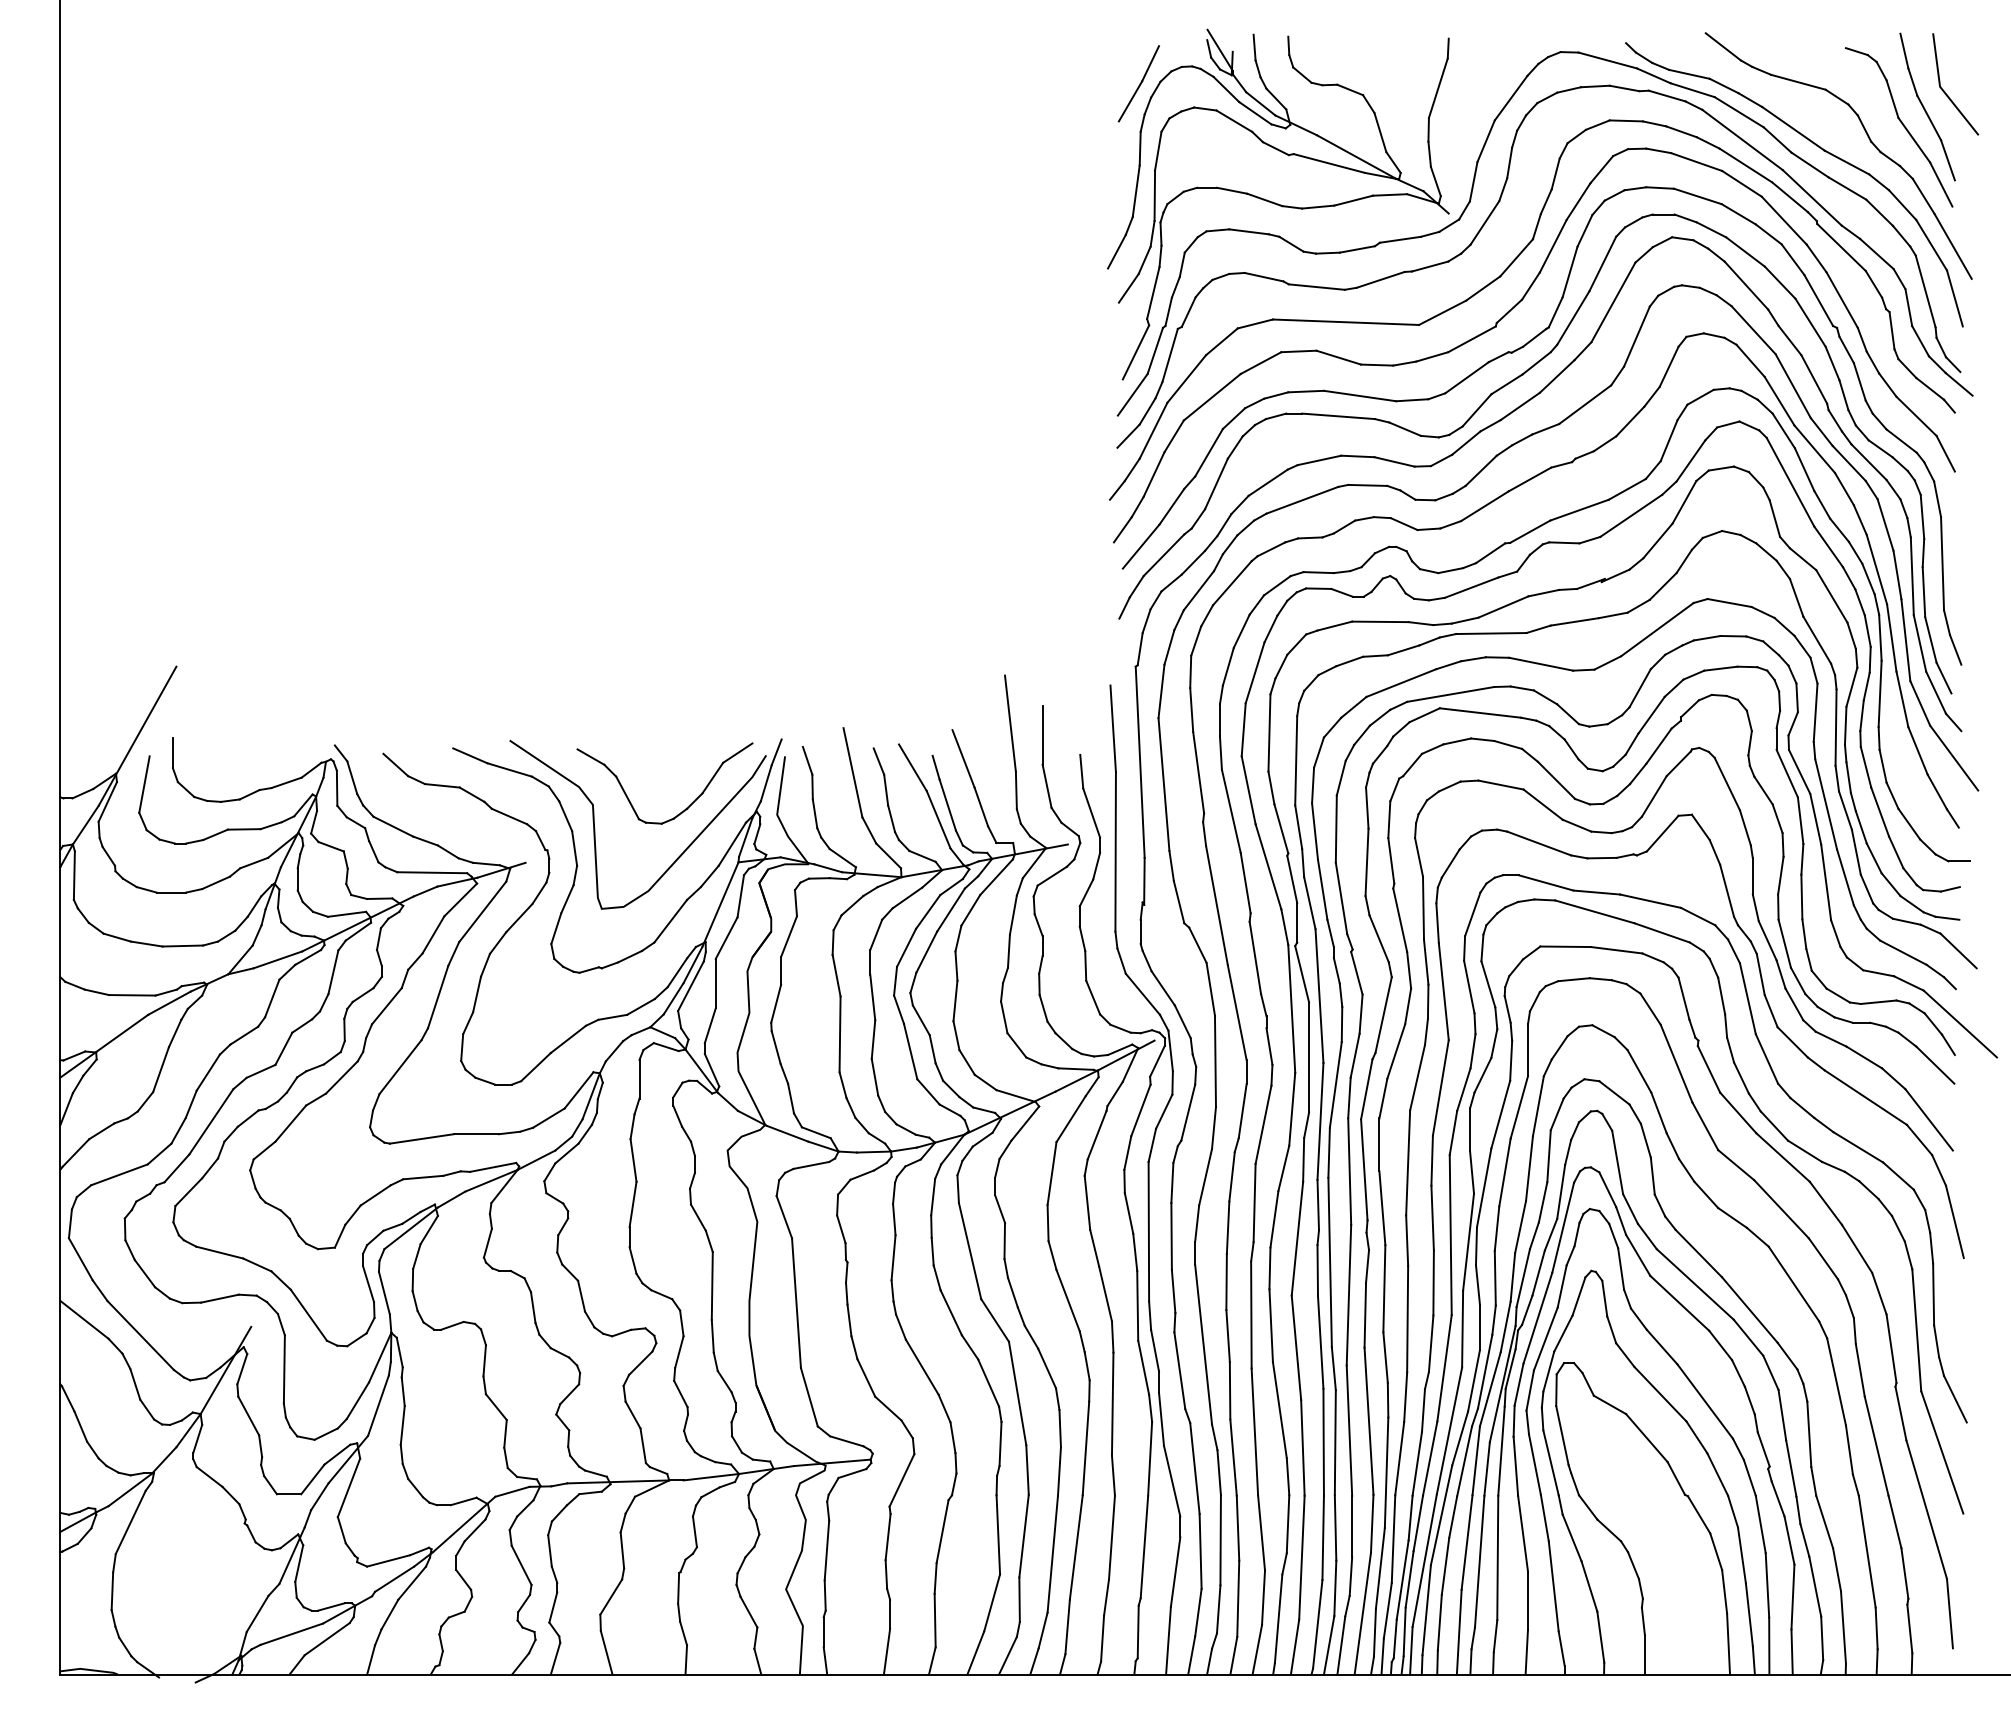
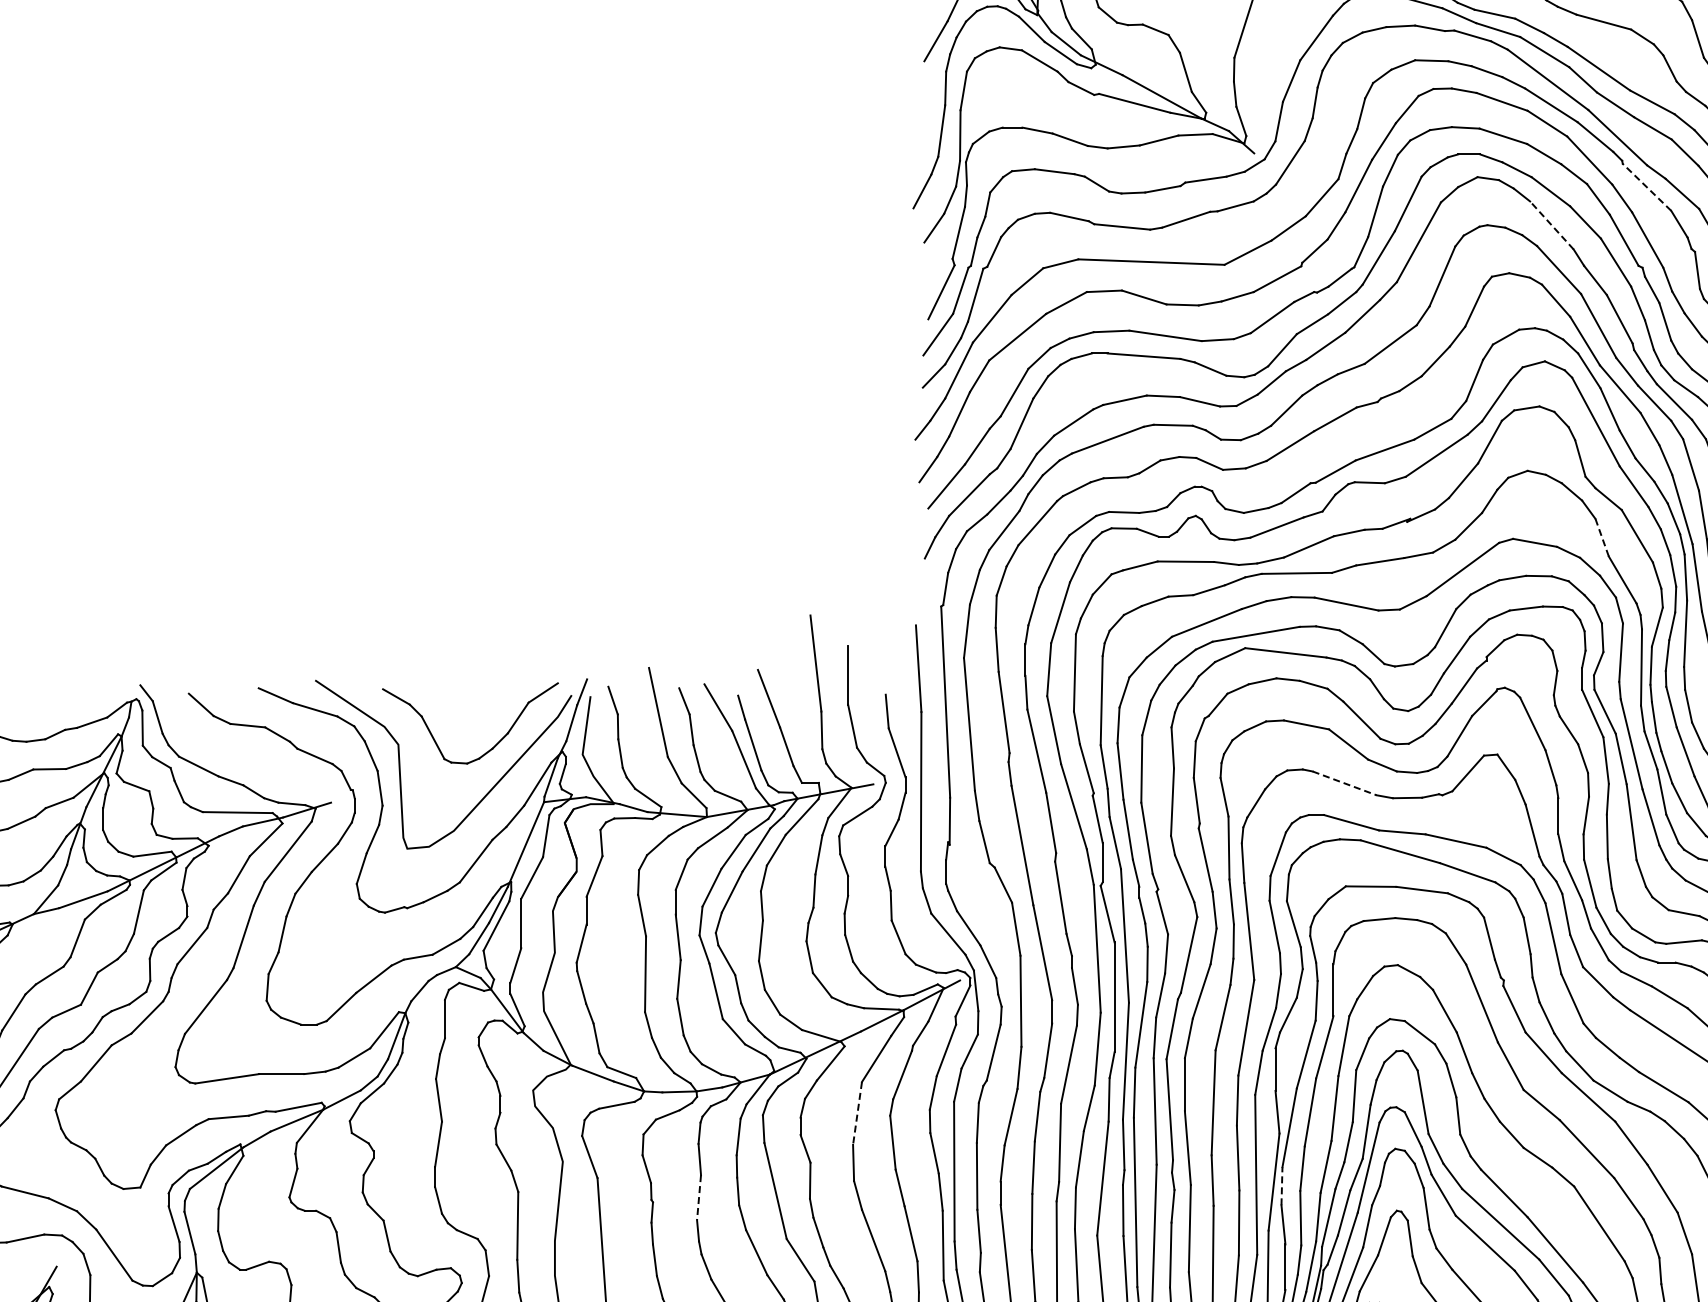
line: (1841, 247) -> (1646, 187), solid -> dashed
line: (1746, 285) -> (1551, 225), solid -> dashed
line: (1796, 597) -> (1601, 537), solid -> dashed
line: (1539, 843) -> (1344, 783), solid -> dashed
line: (1052, 1173) -> (857, 1113), solid -> dashed
line: (1476, 1245) -> (1281, 1185), solid -> dashed
line: (893, 1257) -> (698, 1197), solid -> dashed

